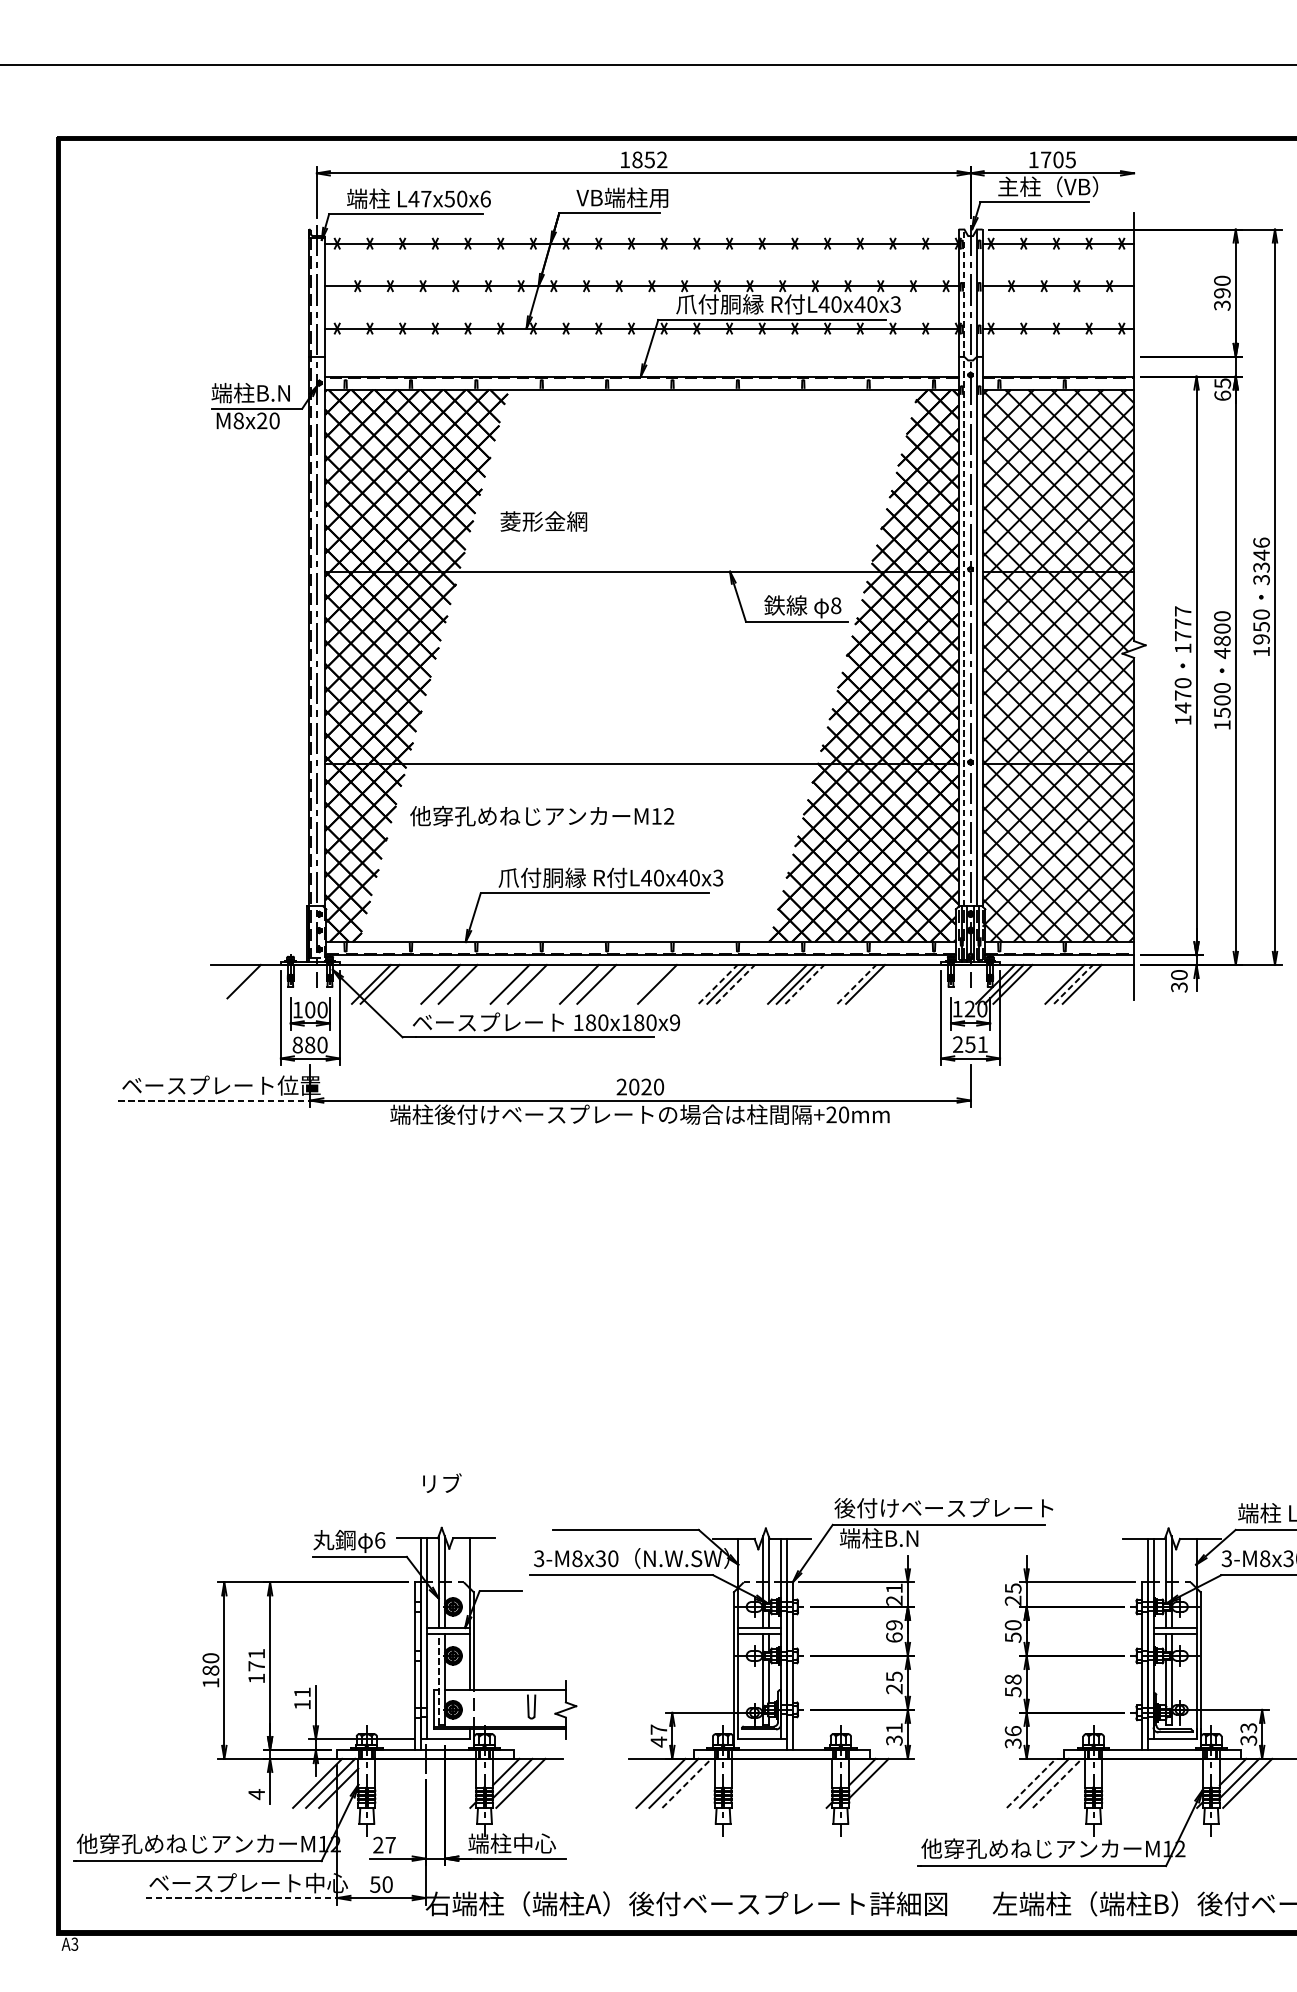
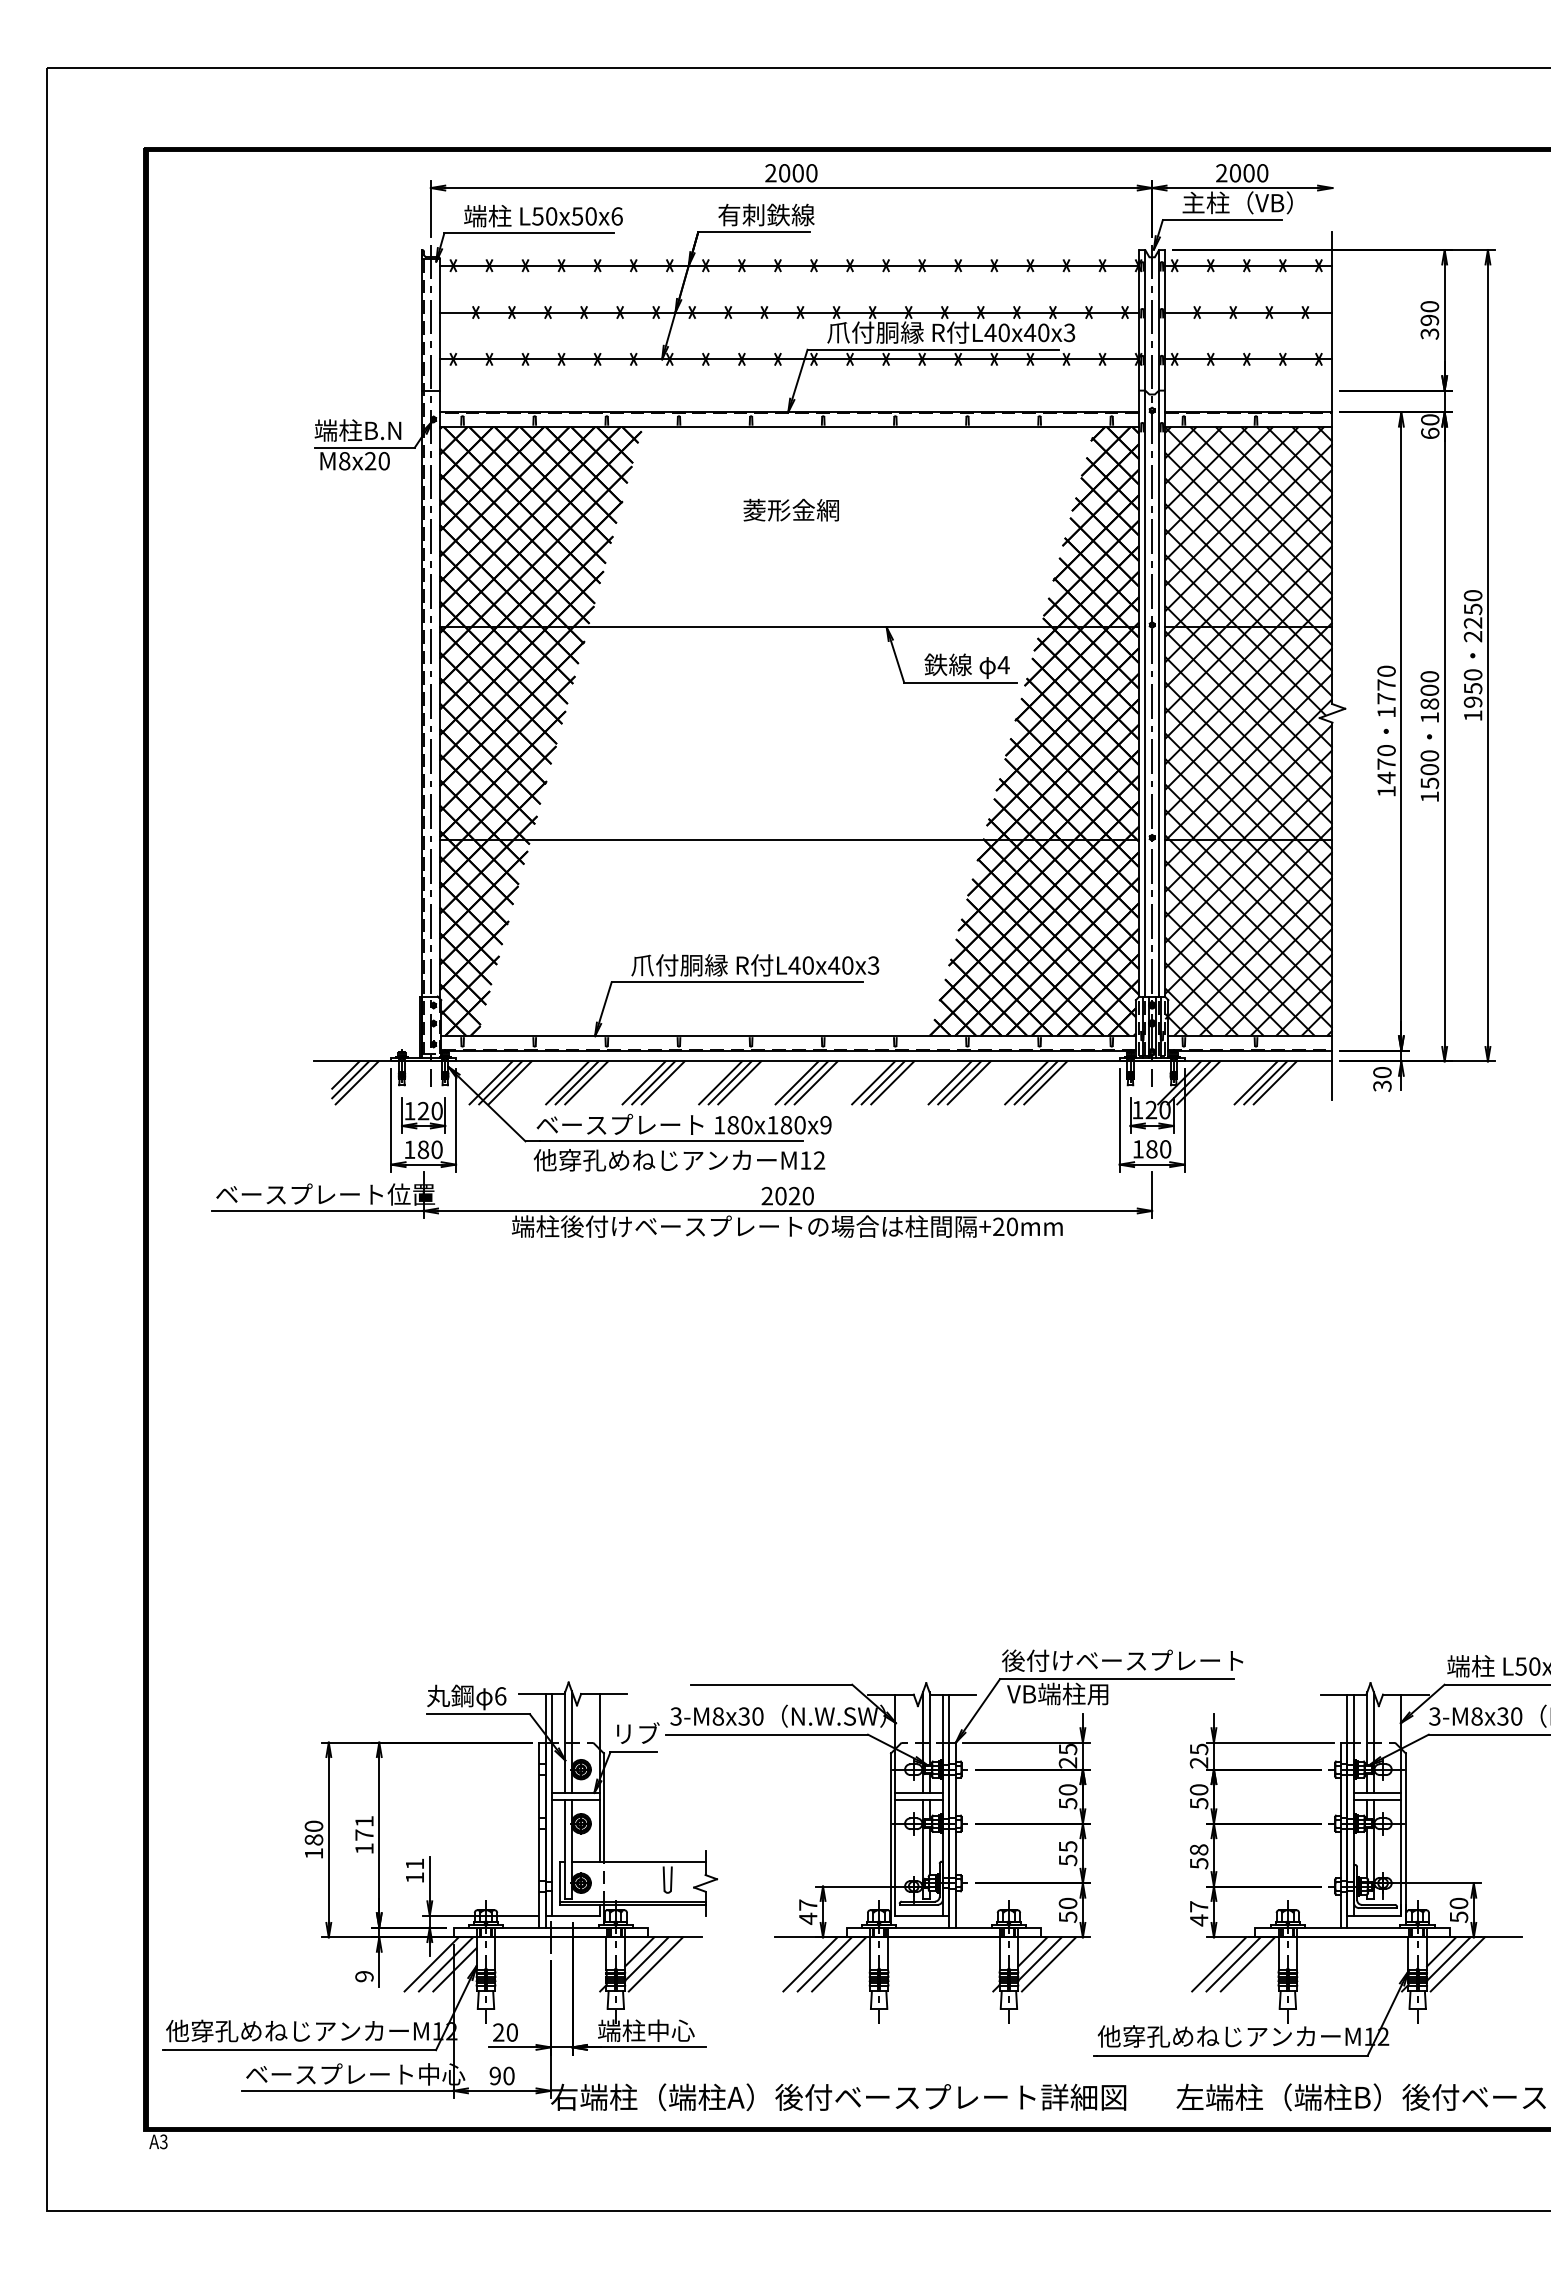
text: (643, 160) -> (791, 173), 1852 -> 2000
text: (1052, 160) -> (1242, 173), 1705 -> 2000
text: (621, 197) -> (767, 214), VB端柱用 -> 有刺鉄線
text: (419, 199) -> (544, 216), L47x50x6 -> L50x50x6
text: (1222, 383) -> (1430, 419), 65 -> 60
text: (543, 520) -> (790, 509), moved
text: (1261, 561) -> (1472, 616), 3346 -> 2250
line: (964, 567) -> (1145, 622), dashed -> solid
text: (835, 606) -> (1003, 665), 8 -> 4
text: (1183, 610) -> (1386, 670), 1777 -> 1770
text: (1222, 653) -> (1429, 717), 4800 -> 1800
text: (542, 816) -> (679, 1160), moved
line: (239, 976) -> (345, 1074), added
line: (249, 984) -> (356, 1082), added
line: (388, 984) -> (509, 1082), added
line: (448, 984) -> (576, 1082), added
line: (518, 984) -> (653, 1082), added
line: (587, 984) -> (729, 1082), added
line: (648, 984) -> (796, 1082), added
line: (665, 984) -> (815, 1082), added
line: (718, 984) -> (873, 1082), dashed -> solid
line: (736, 984) -> (893, 1082), dashed -> solid
line: (805, 984) -> (969, 1082), dashed -> solid
line: (856, 984) -> (1026, 1082), dashed -> solid
line: (873, 984) -> (1045, 1082), added
line: (1074, 984) -> (1266, 1082), dashed -> solid
text: (310, 1010) -> (423, 1111), 100 -> 120
text: (297, 1044) -> (409, 1149), 880 -> 180
text: (970, 1044) -> (1151, 1149), 251 -> 180
line: (214, 1100) -> (317, 1210), dashed -> solid
text: (442, 1482) -> (638, 1732), moved
text: (884, 1537) -> (1057, 1693), 端柱B.N -> VB端柱用
text: (894, 1588) -> (1068, 1749), 21 -> 25
text: (893, 1631) -> (1067, 1796), 69 -> 50
line: (438, 1679) -> (565, 1849), dashed -> solid
text: (893, 1689) -> (1067, 1860), 25 -> 55
text: (893, 1733) -> (1067, 1909), 31 -> 50
text: (1248, 1733) -> (1458, 1909), 33 -> 50
text: (1012, 1737) -> (1198, 1913), 36 -> 47
line: (687, 1783) -> (839, 1964), dashed -> solid
line: (876, 1783) -> (1048, 1964), added
line: (1031, 1783) -> (1219, 1964), dashed -> solid
line: (1057, 1783) -> (1248, 1964), dashed -> solid
text: (256, 1794) -> (364, 1976), 4 -> 9
text: (390, 1845) -> (512, 2032), 27 -> 20
text: (374, 1884) -> (494, 2075), 50 -> 90
line: (241, 1897) -> (347, 2090), dashed -> solid

